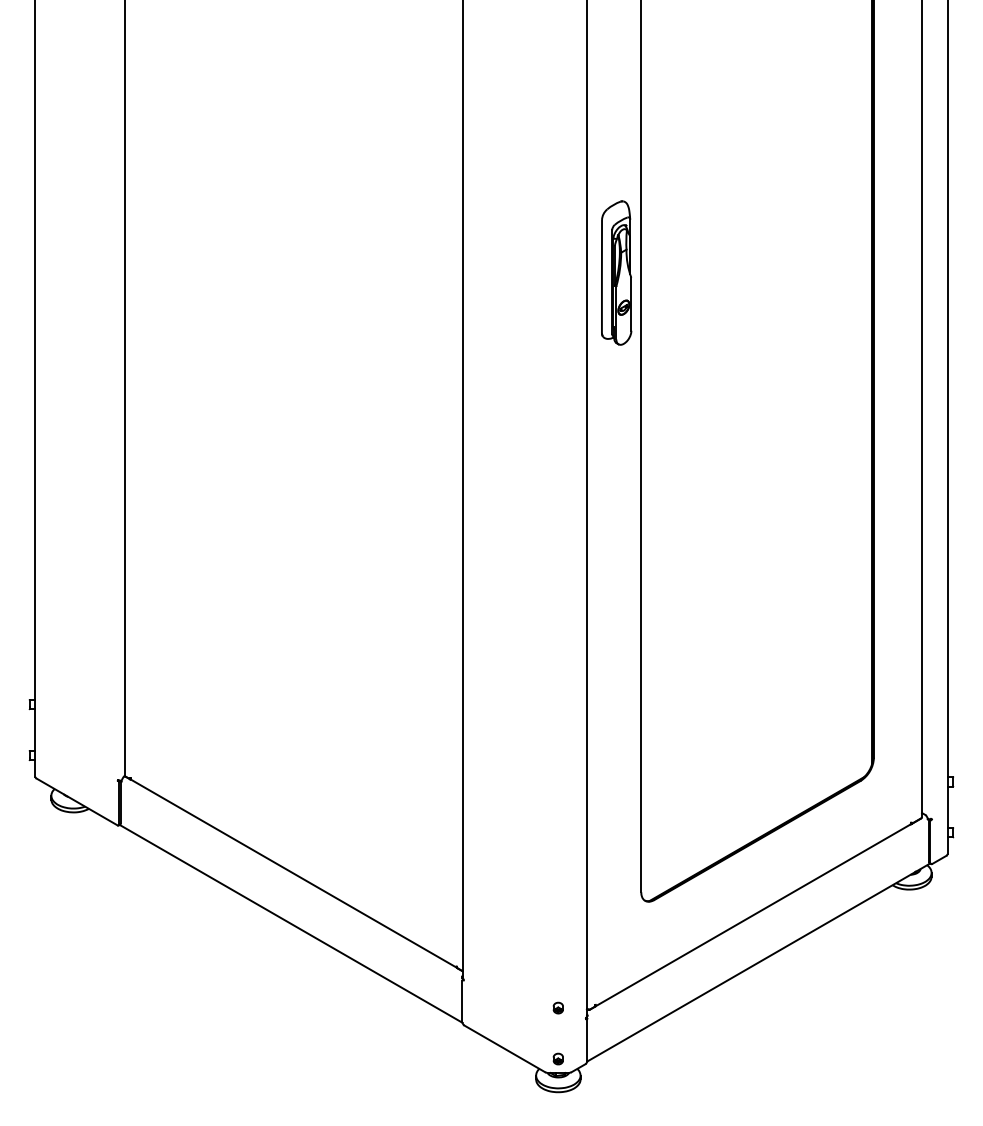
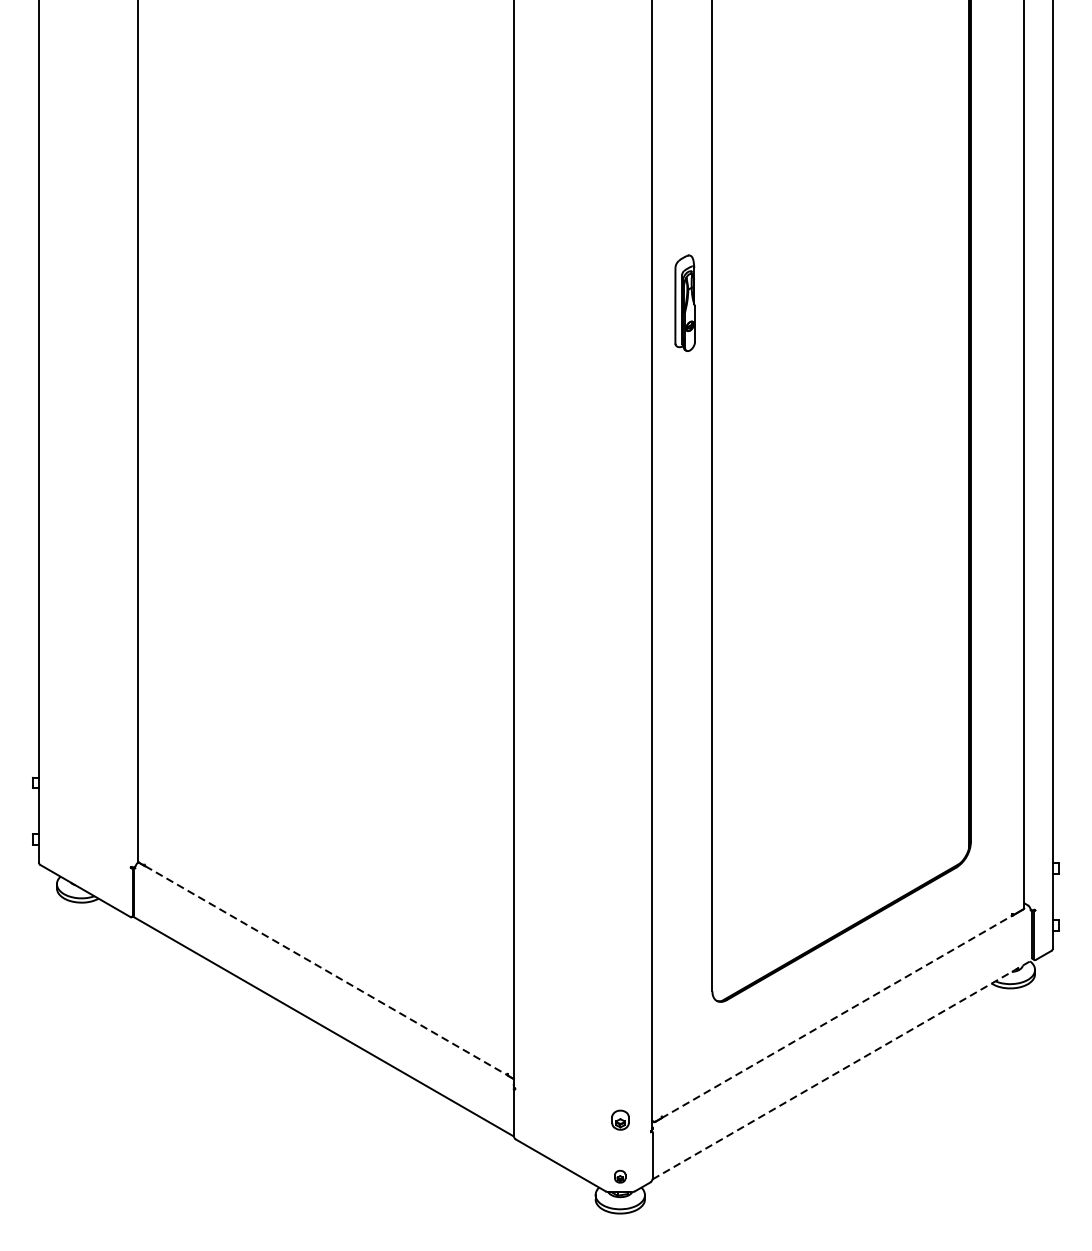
part: (616, 272) -> (684, 302), size x0.6
line: (294, 873) -> (327, 970), solid -> dashed
line: (753, 915) -> (837, 1017), solid -> dashed
line: (758, 962) -> (842, 1069), solid -> dashed
part: (557, 1007) -> (619, 1119), size x1.6

